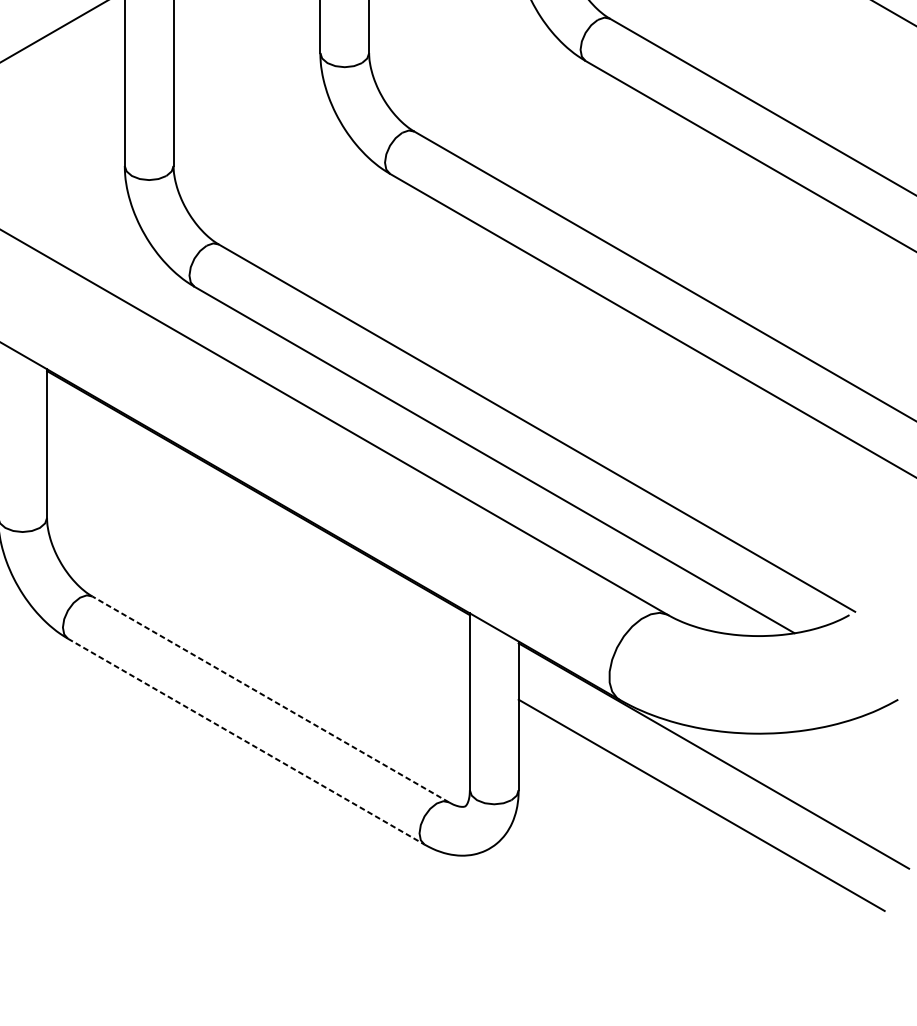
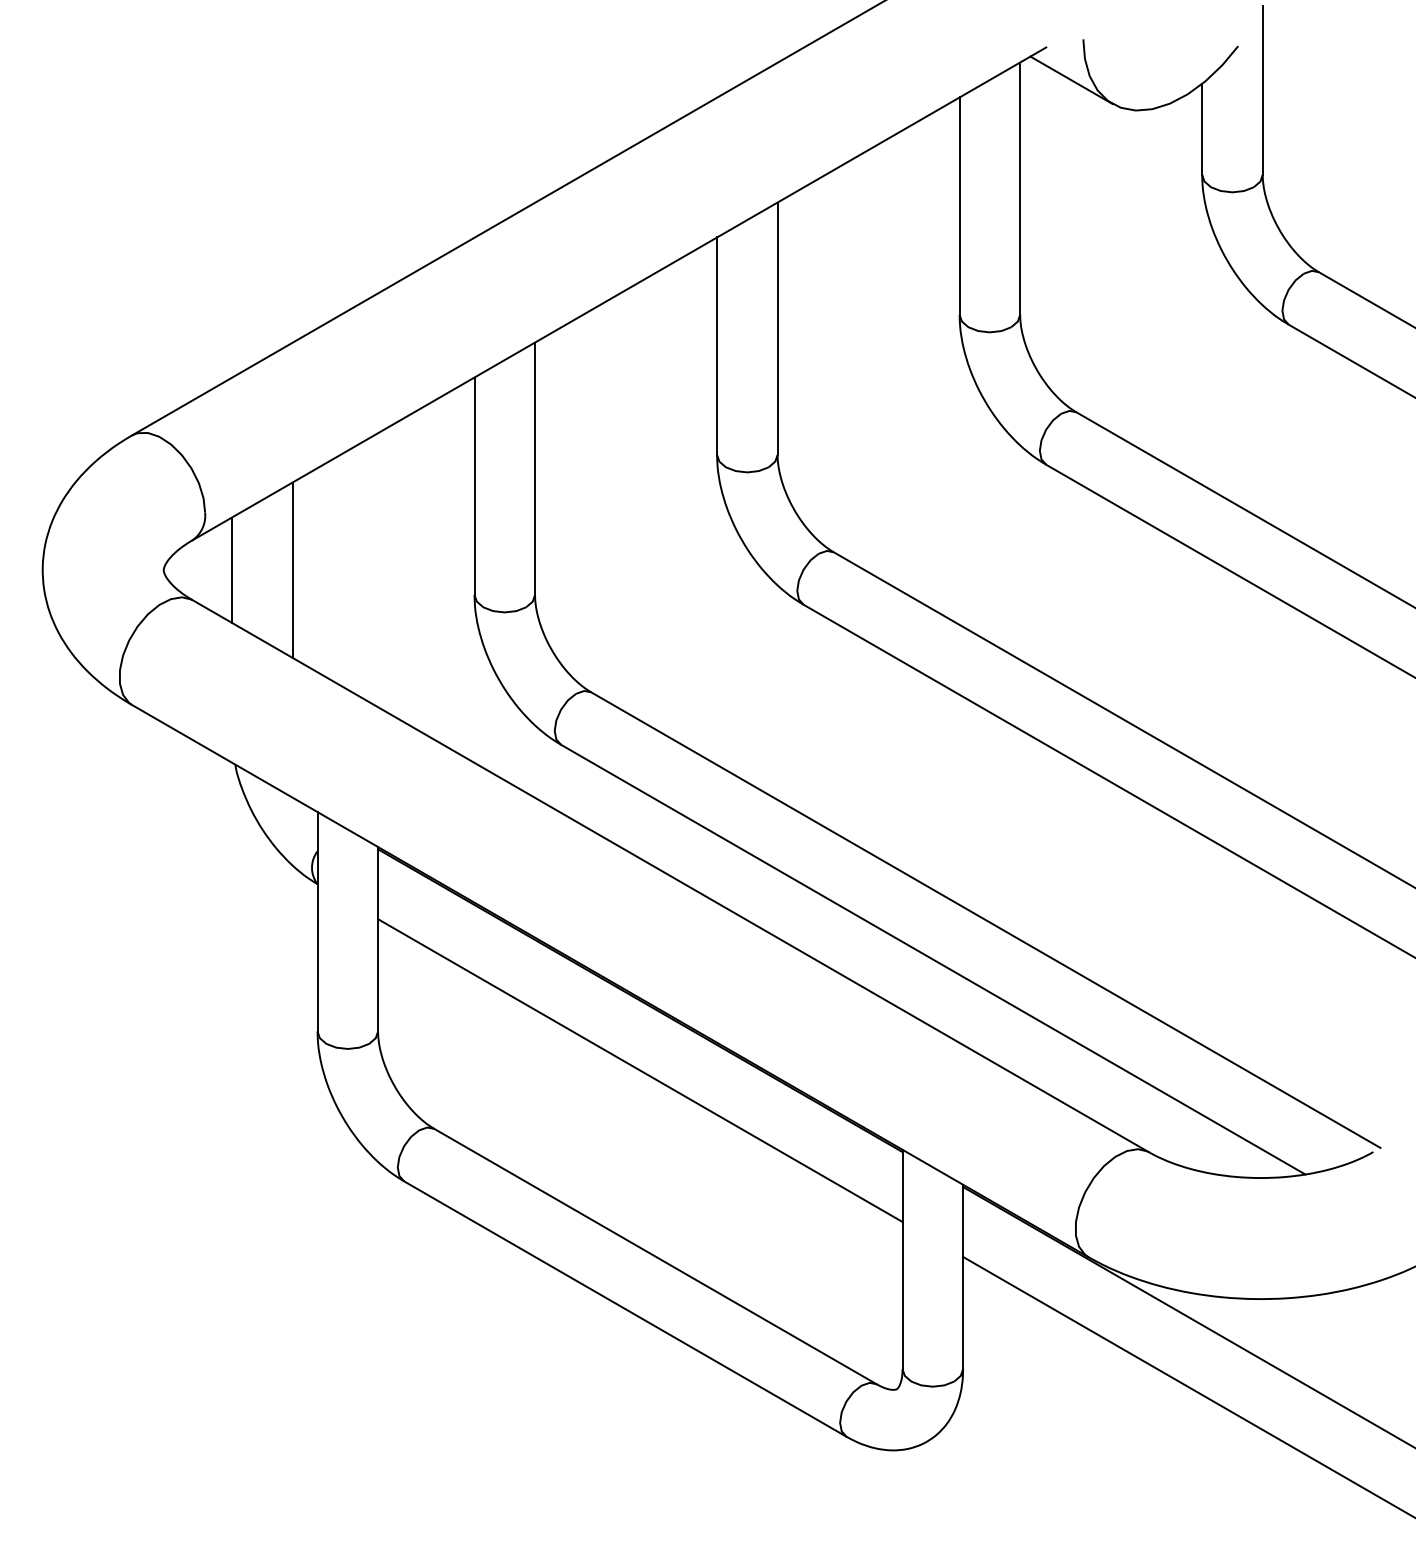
line: (258, 549) -> (640, 1070), added
line: (270, 699) -> (655, 1256), dashed -> solid
line: (246, 742) -> (625, 1309), dashed -> solid

